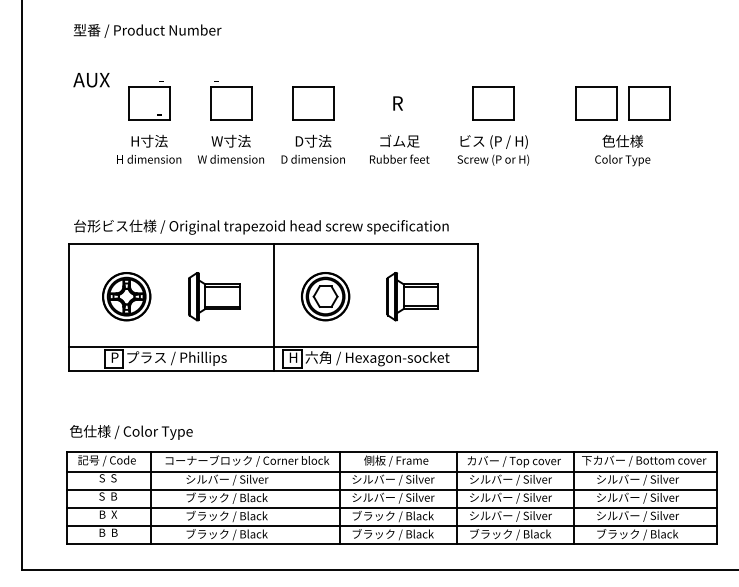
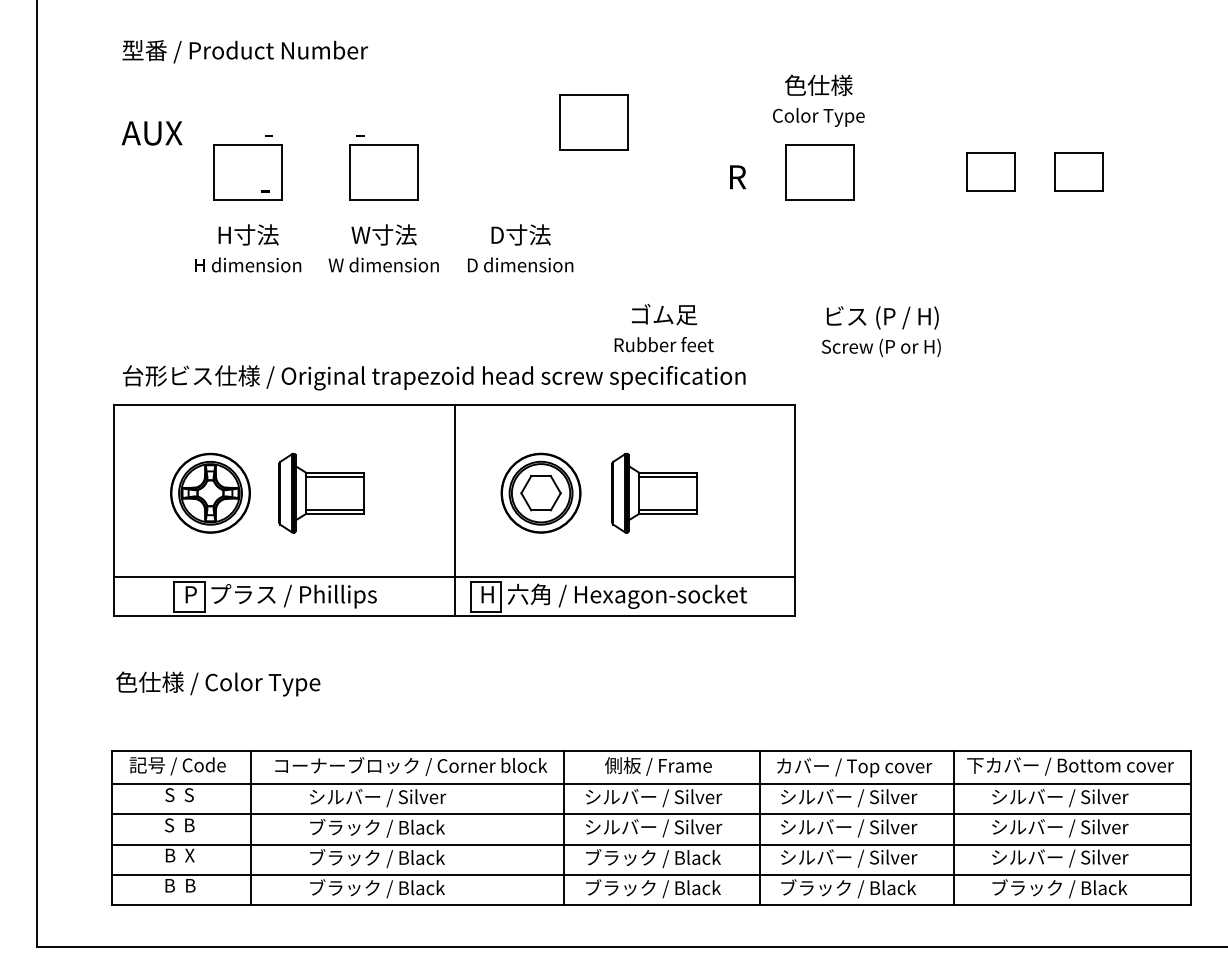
part: (313, 103) -> (594, 122), moved
text: (397, 103) -> (736, 177), moved
part: (596, 103) -> (991, 172), size x0.7
part: (649, 103) -> (1079, 172), size x0.7
text: (399, 148) -> (663, 326), moved
text: (493, 150) -> (881, 331), moved
text: (622, 150) -> (818, 100), moved
part: (214, 296) -> (321, 492), moved
part: (412, 296) -> (653, 492), moved
text: (131, 432) -> (218, 684), moved

